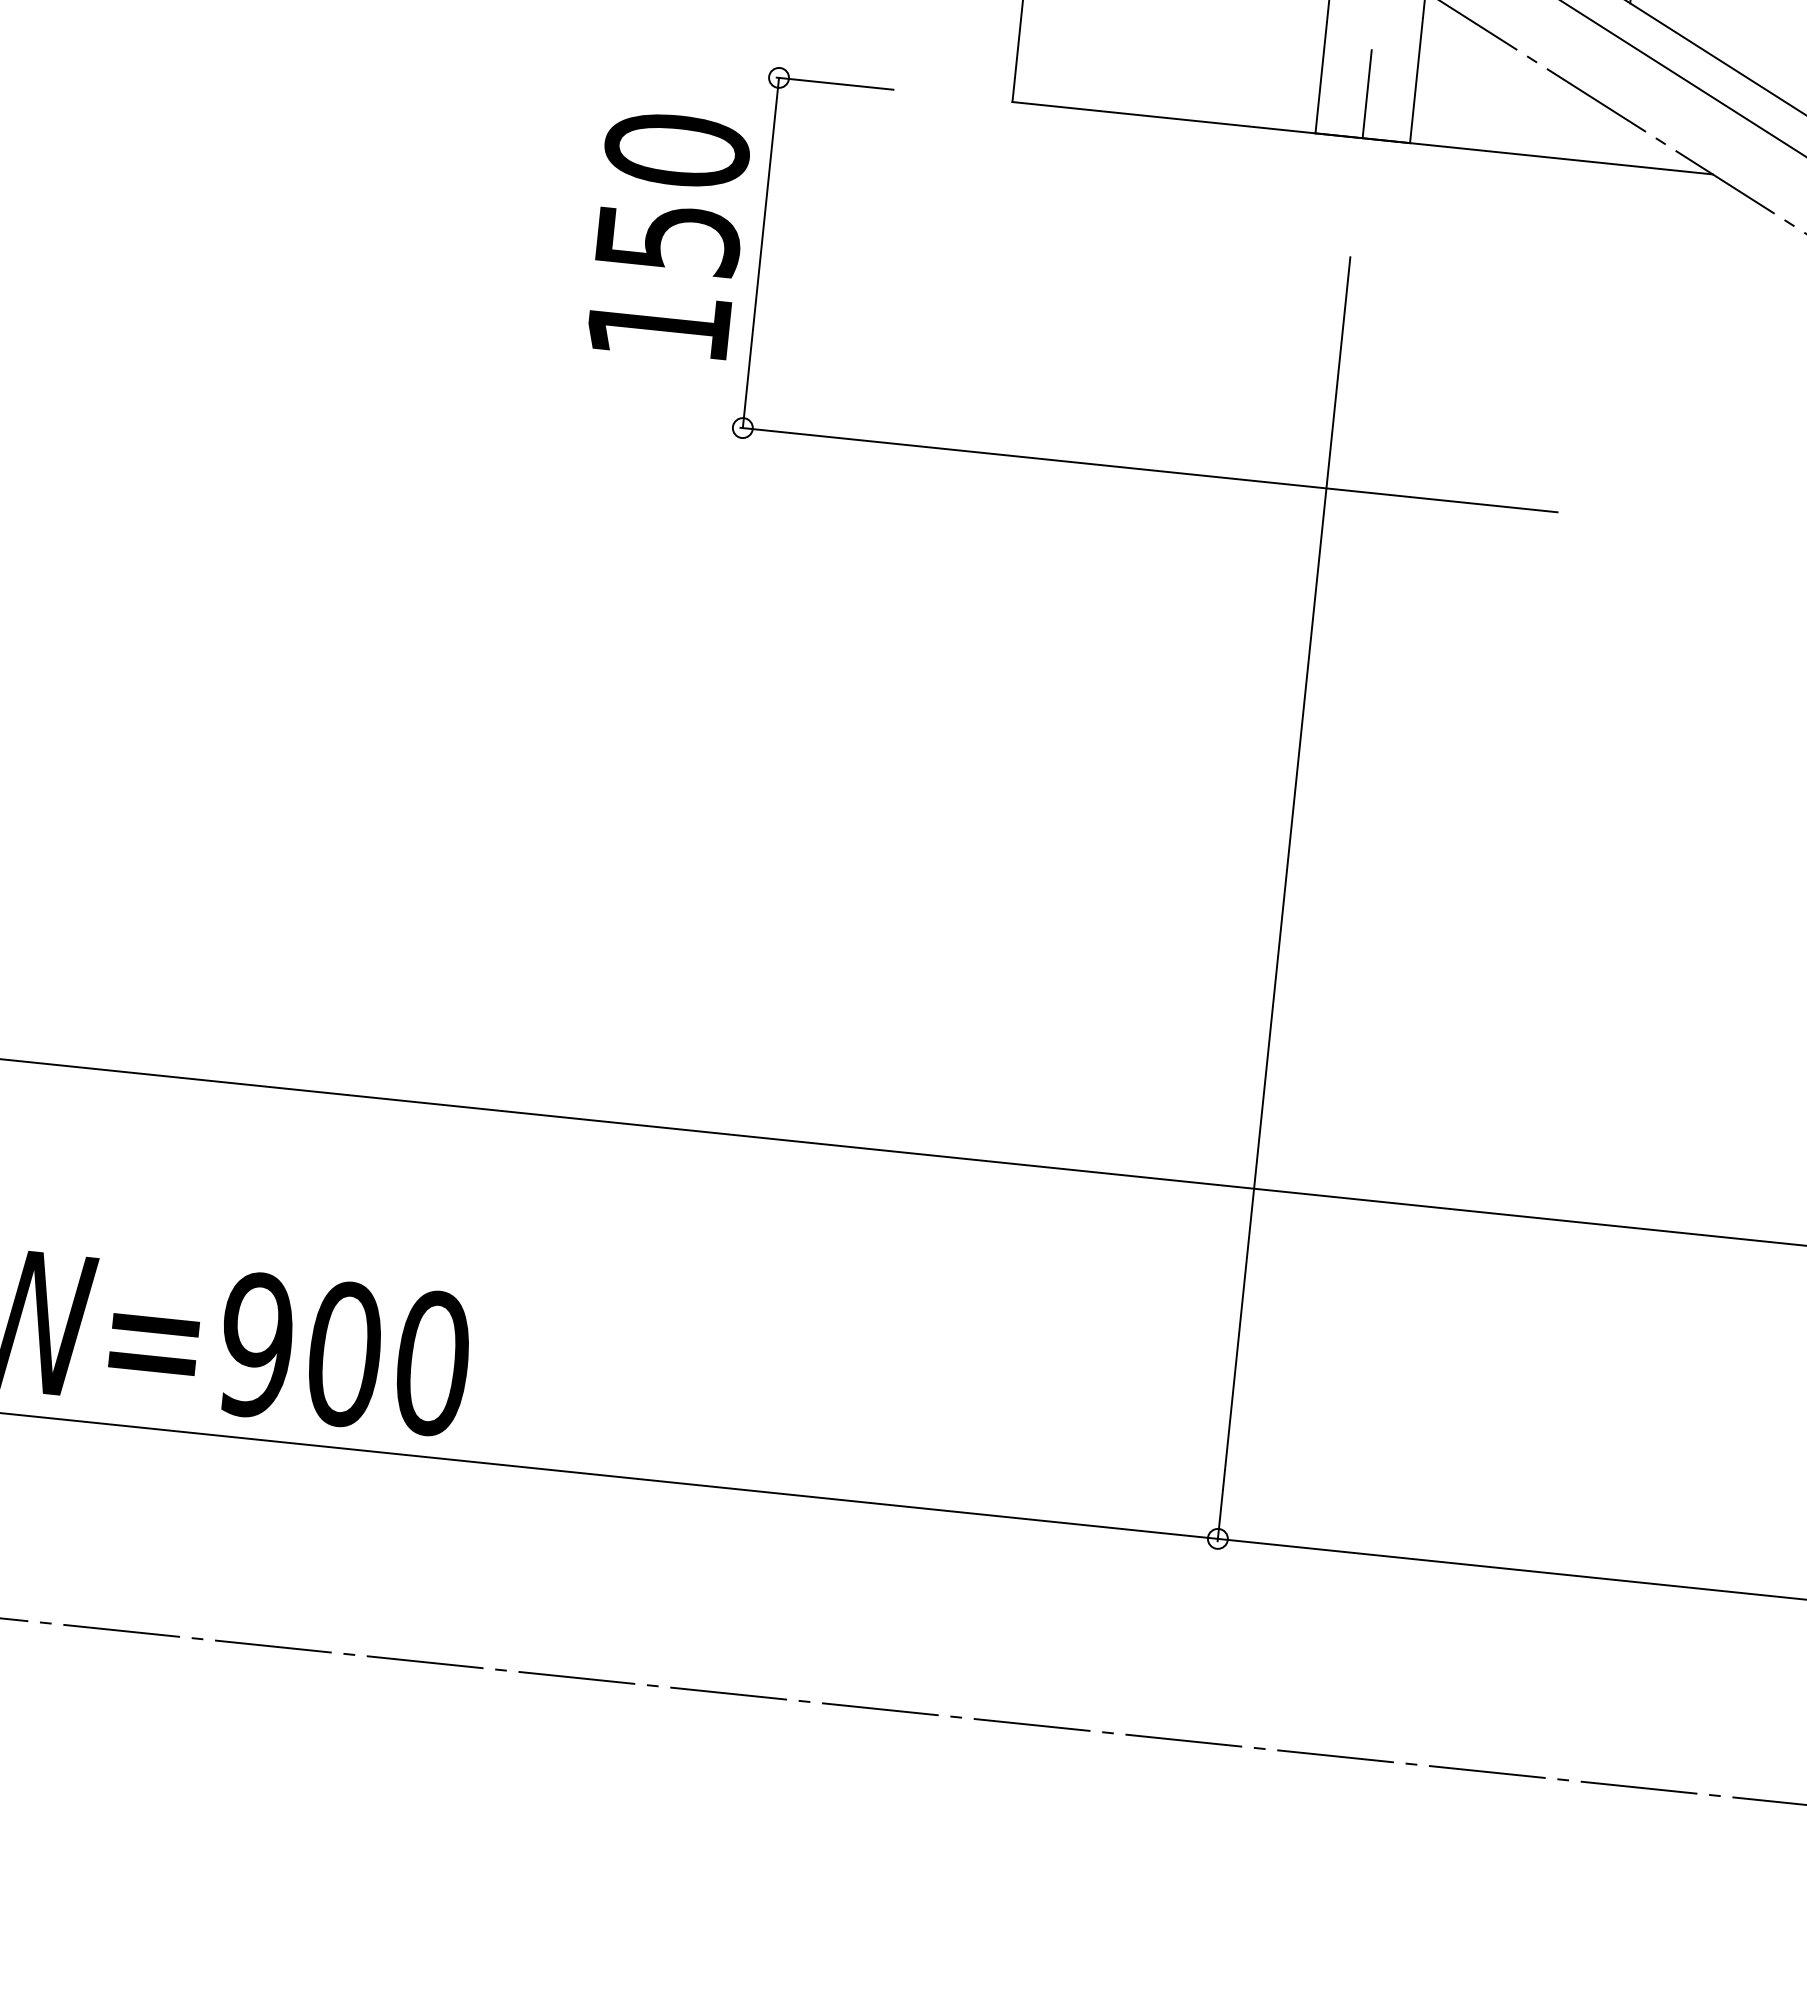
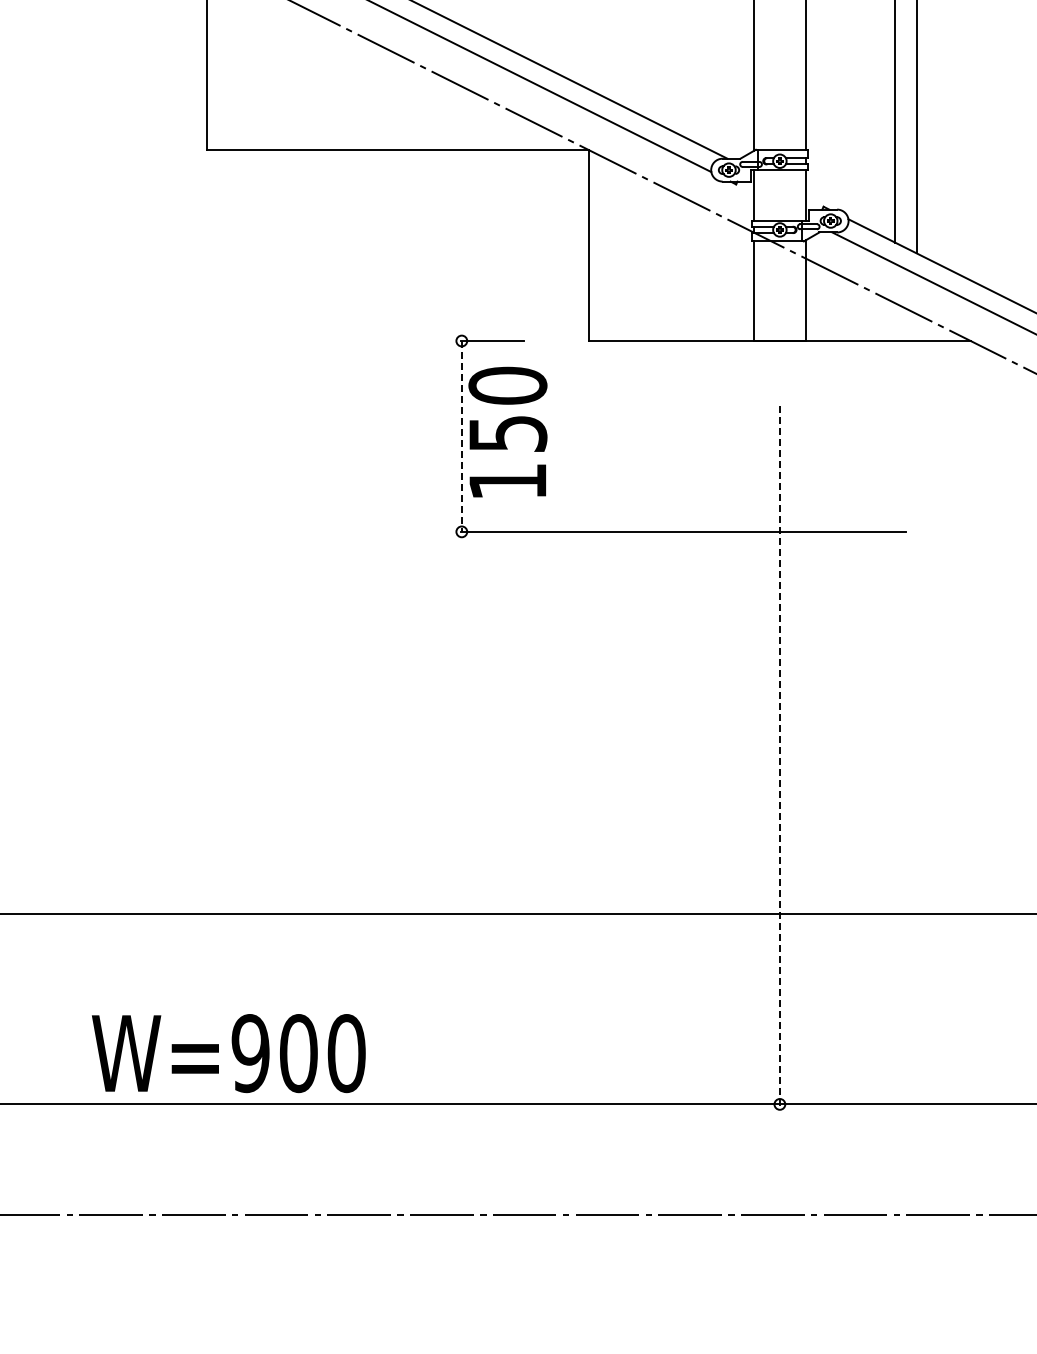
line: (1366, 93) -> (779, 316), removed
text: (667, 234) -> (507, 431), moved
line: (760, 253) -> (461, 436), solid -> dashed
line: (1283, 898) -> (779, 755), solid -> dashed

